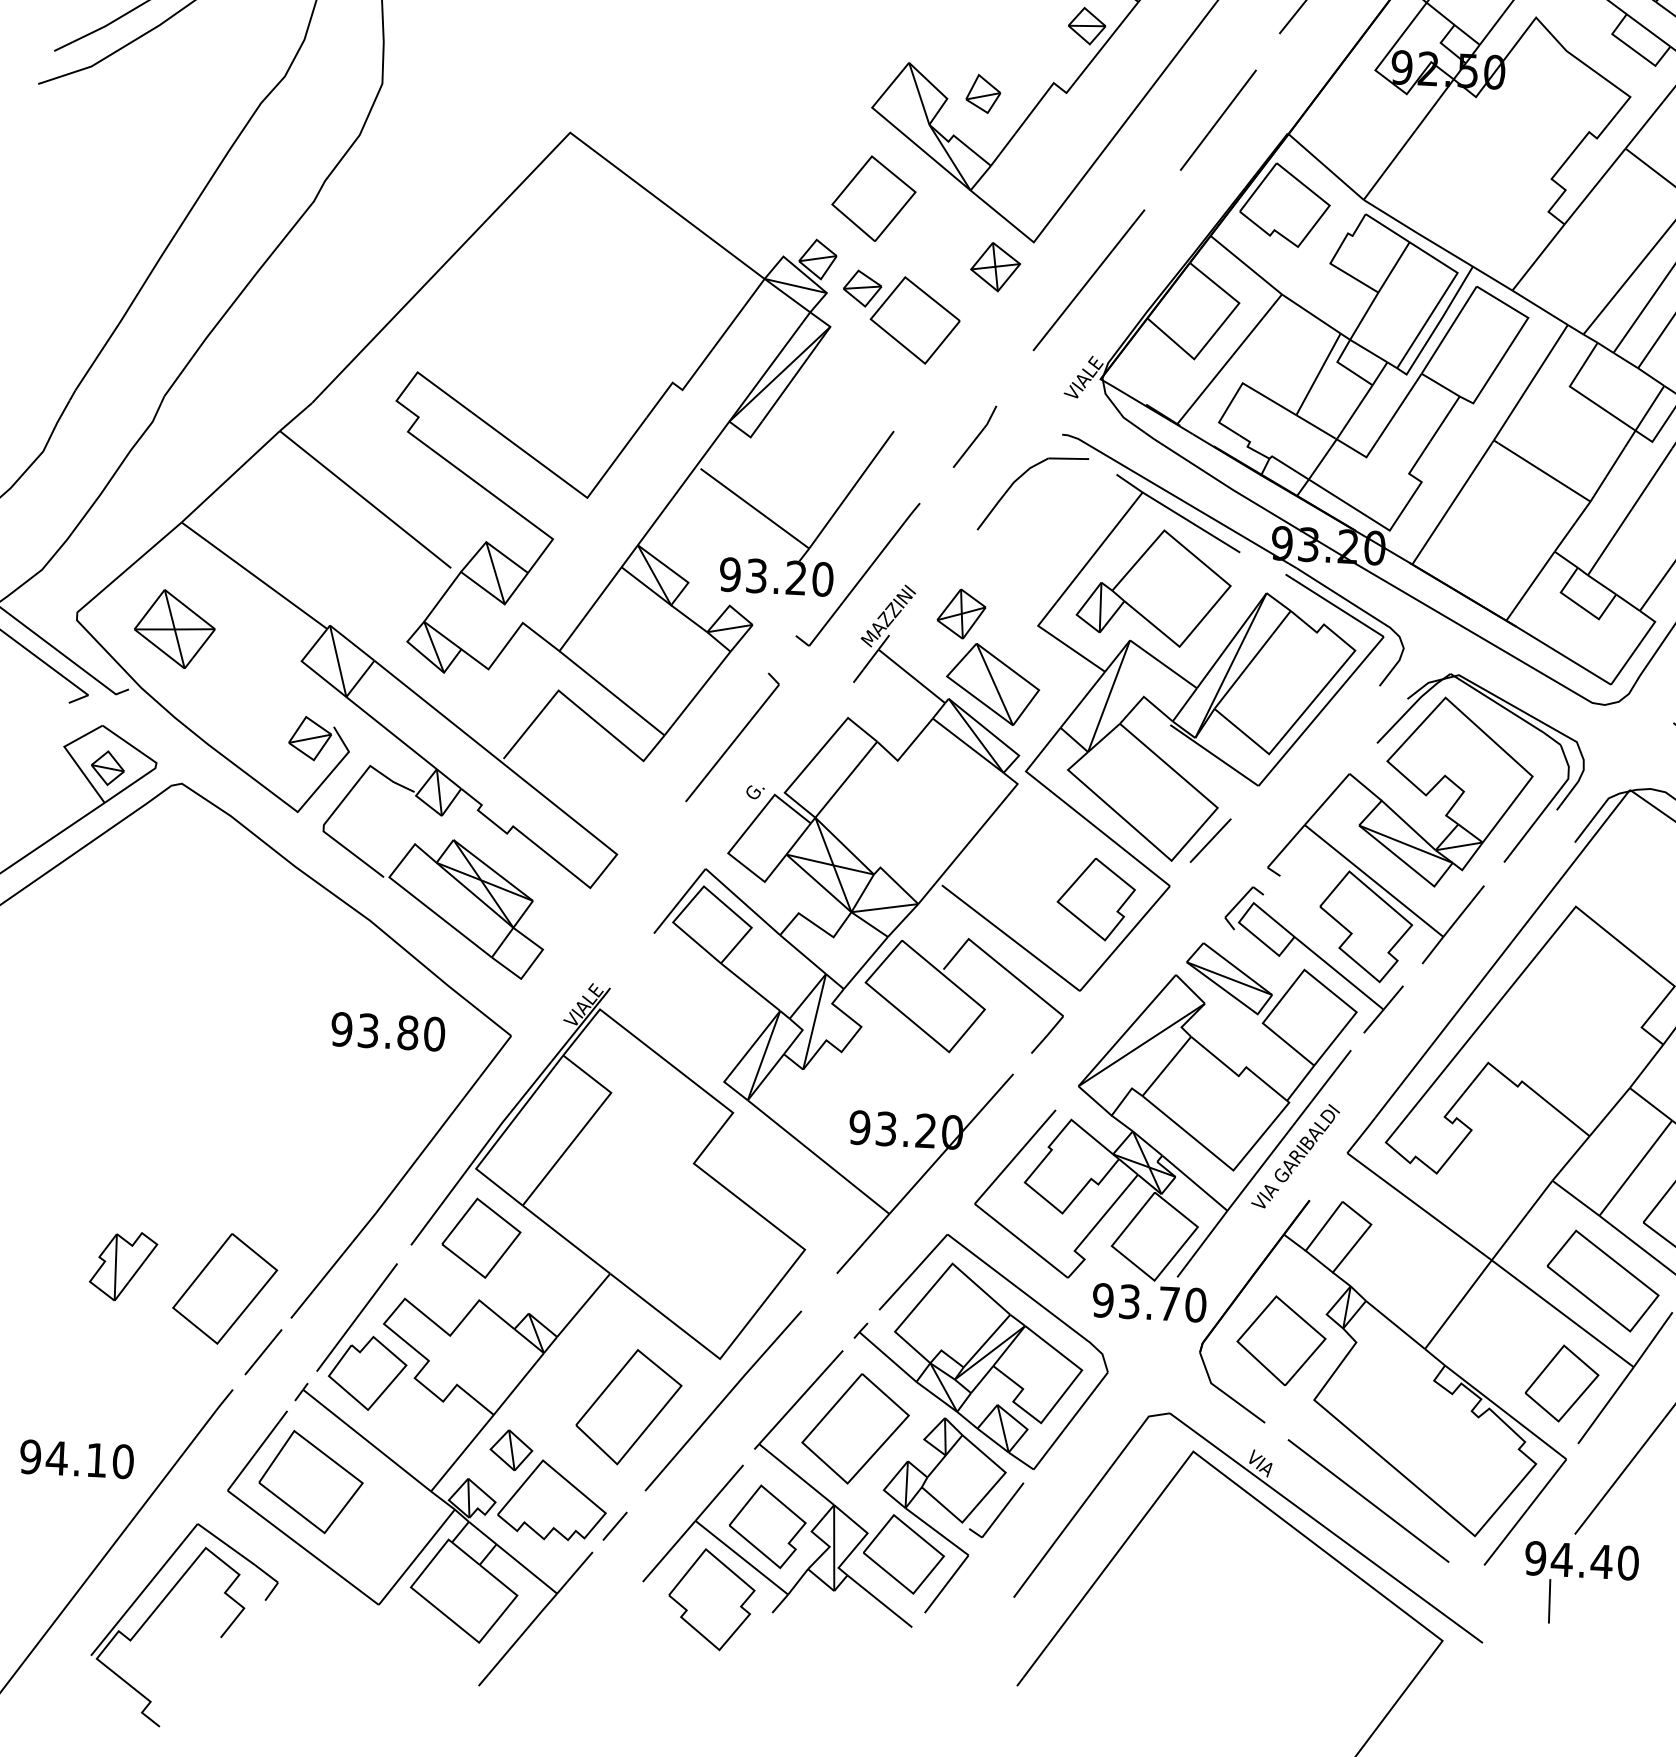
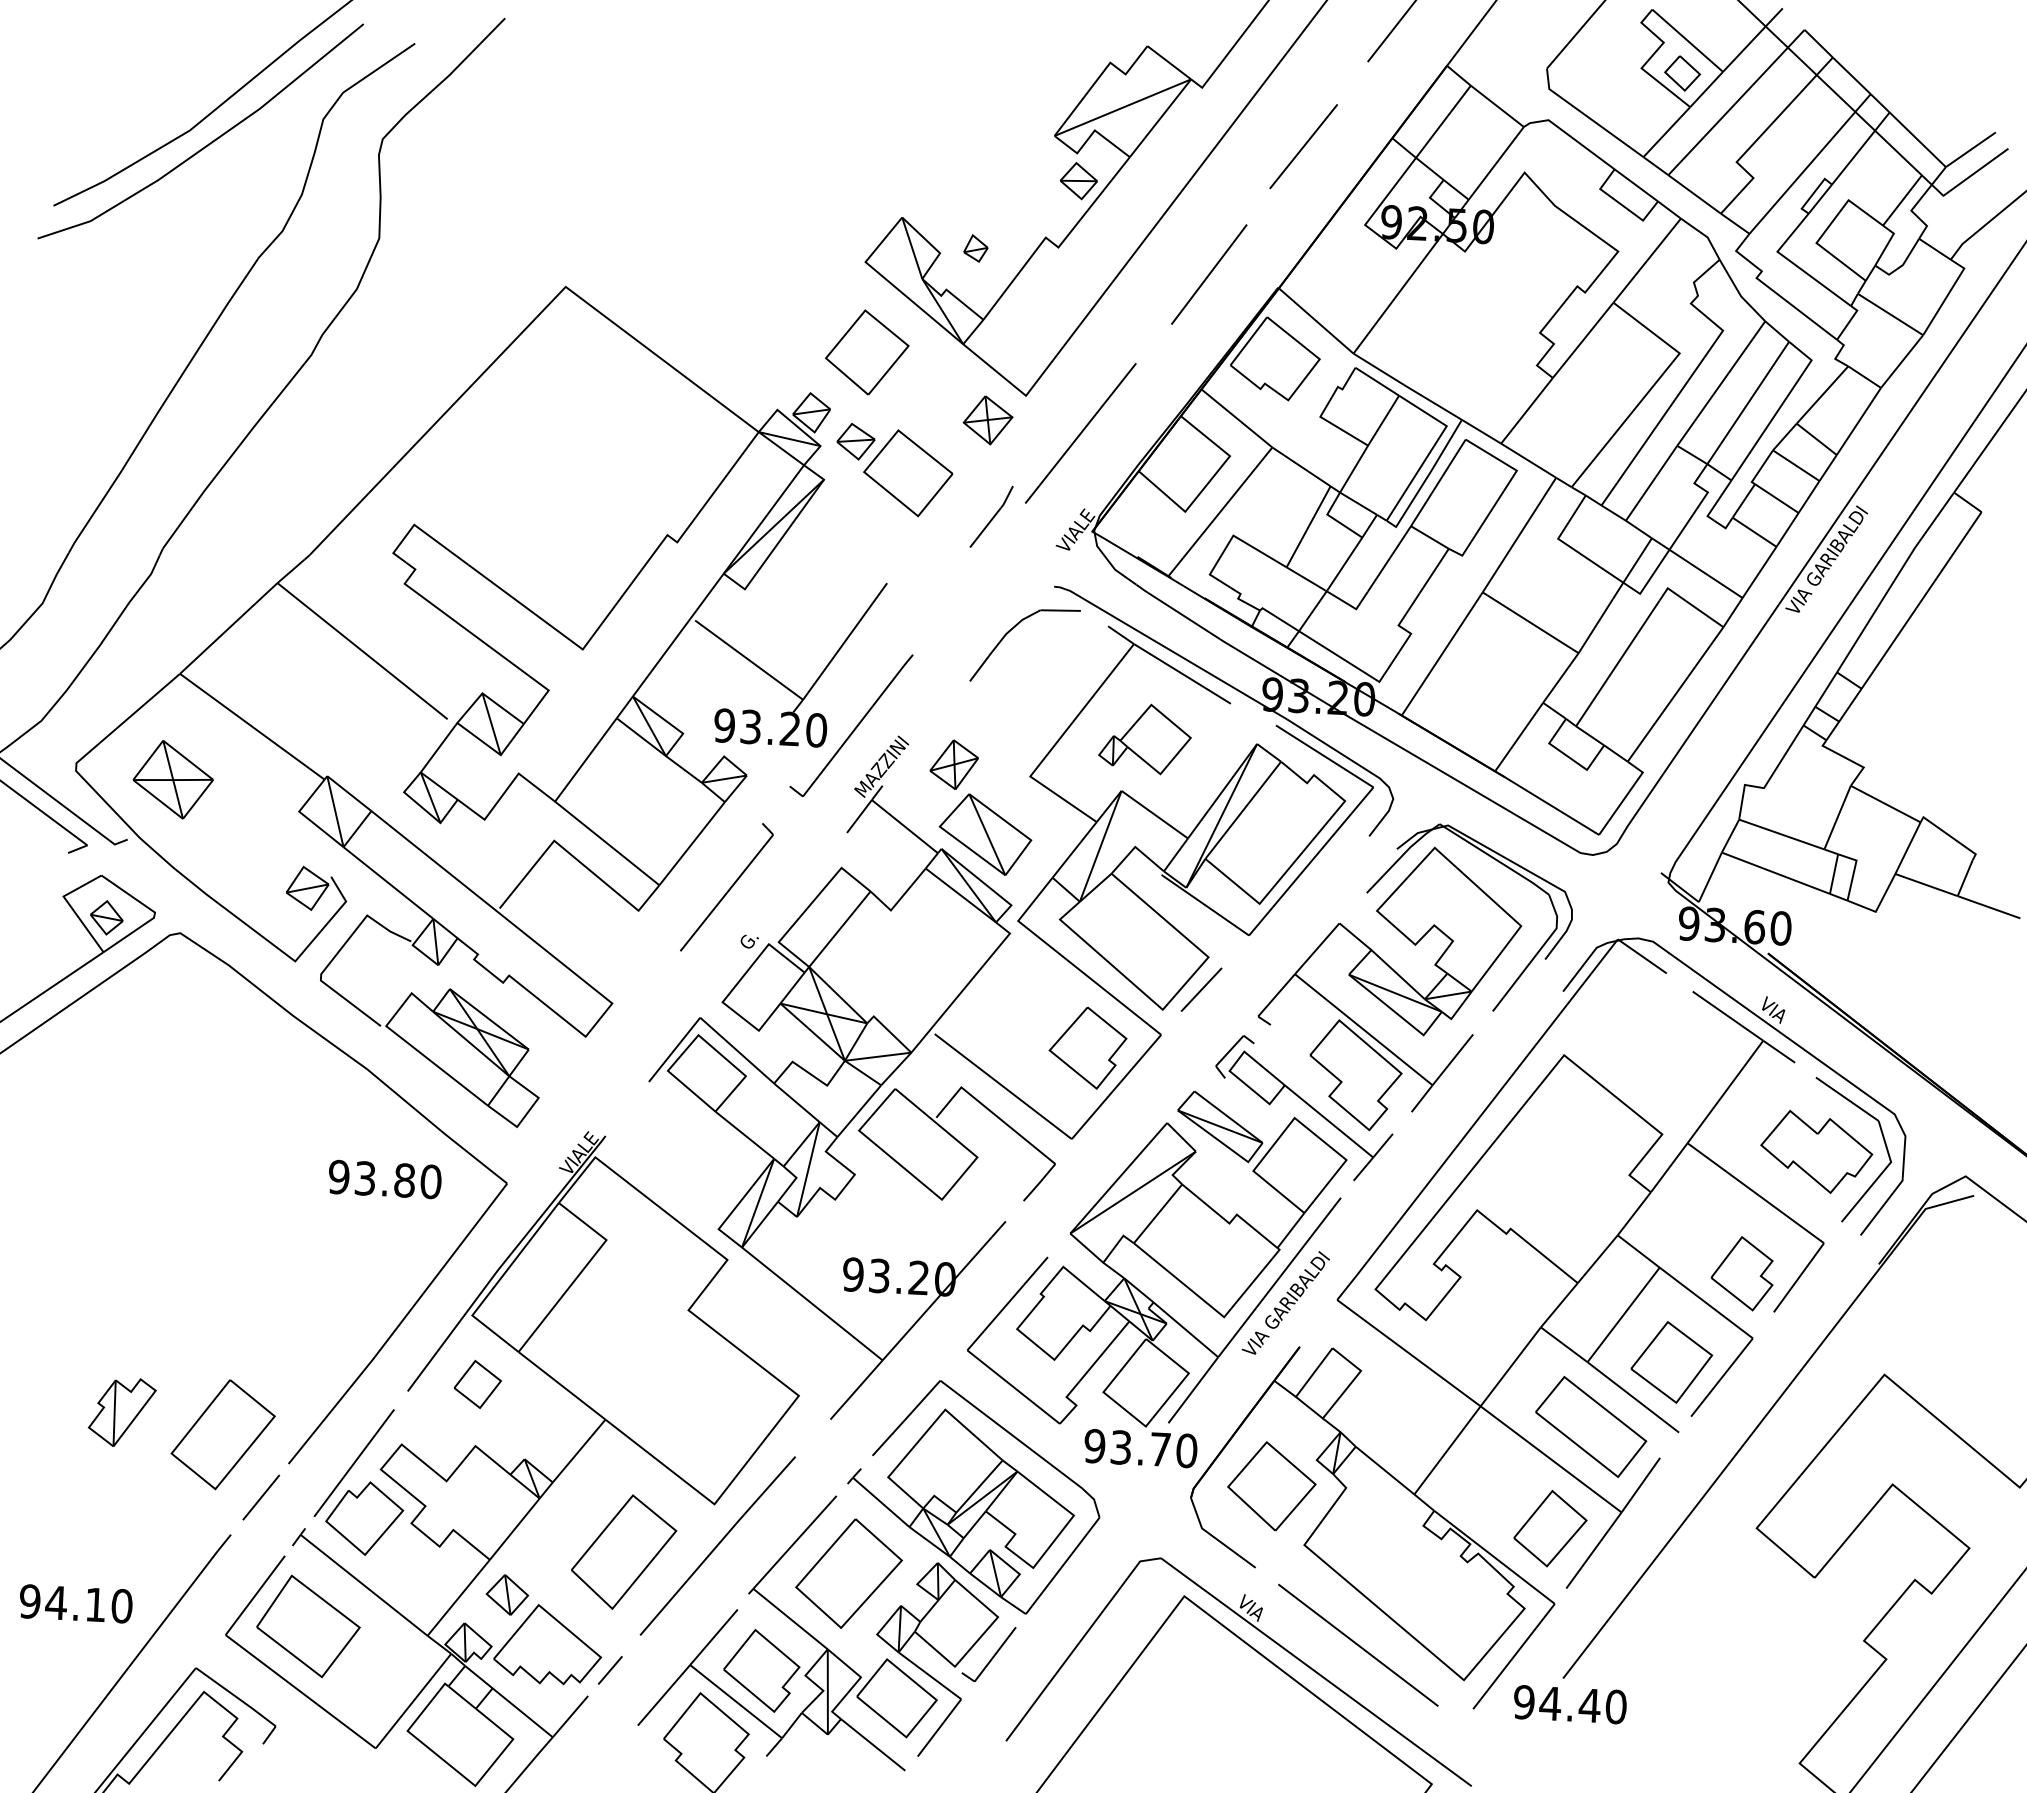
part: (982, 94) -> (975, 248), size x0.7
part: (974, 436) -> (991, 516), moved
part: (1153, 588) -> (1144, 739), size x0.6
part: (481, 1238) -> (477, 1384), size x0.6
line: (1549, 1600) -> (1537, 1744), removed

